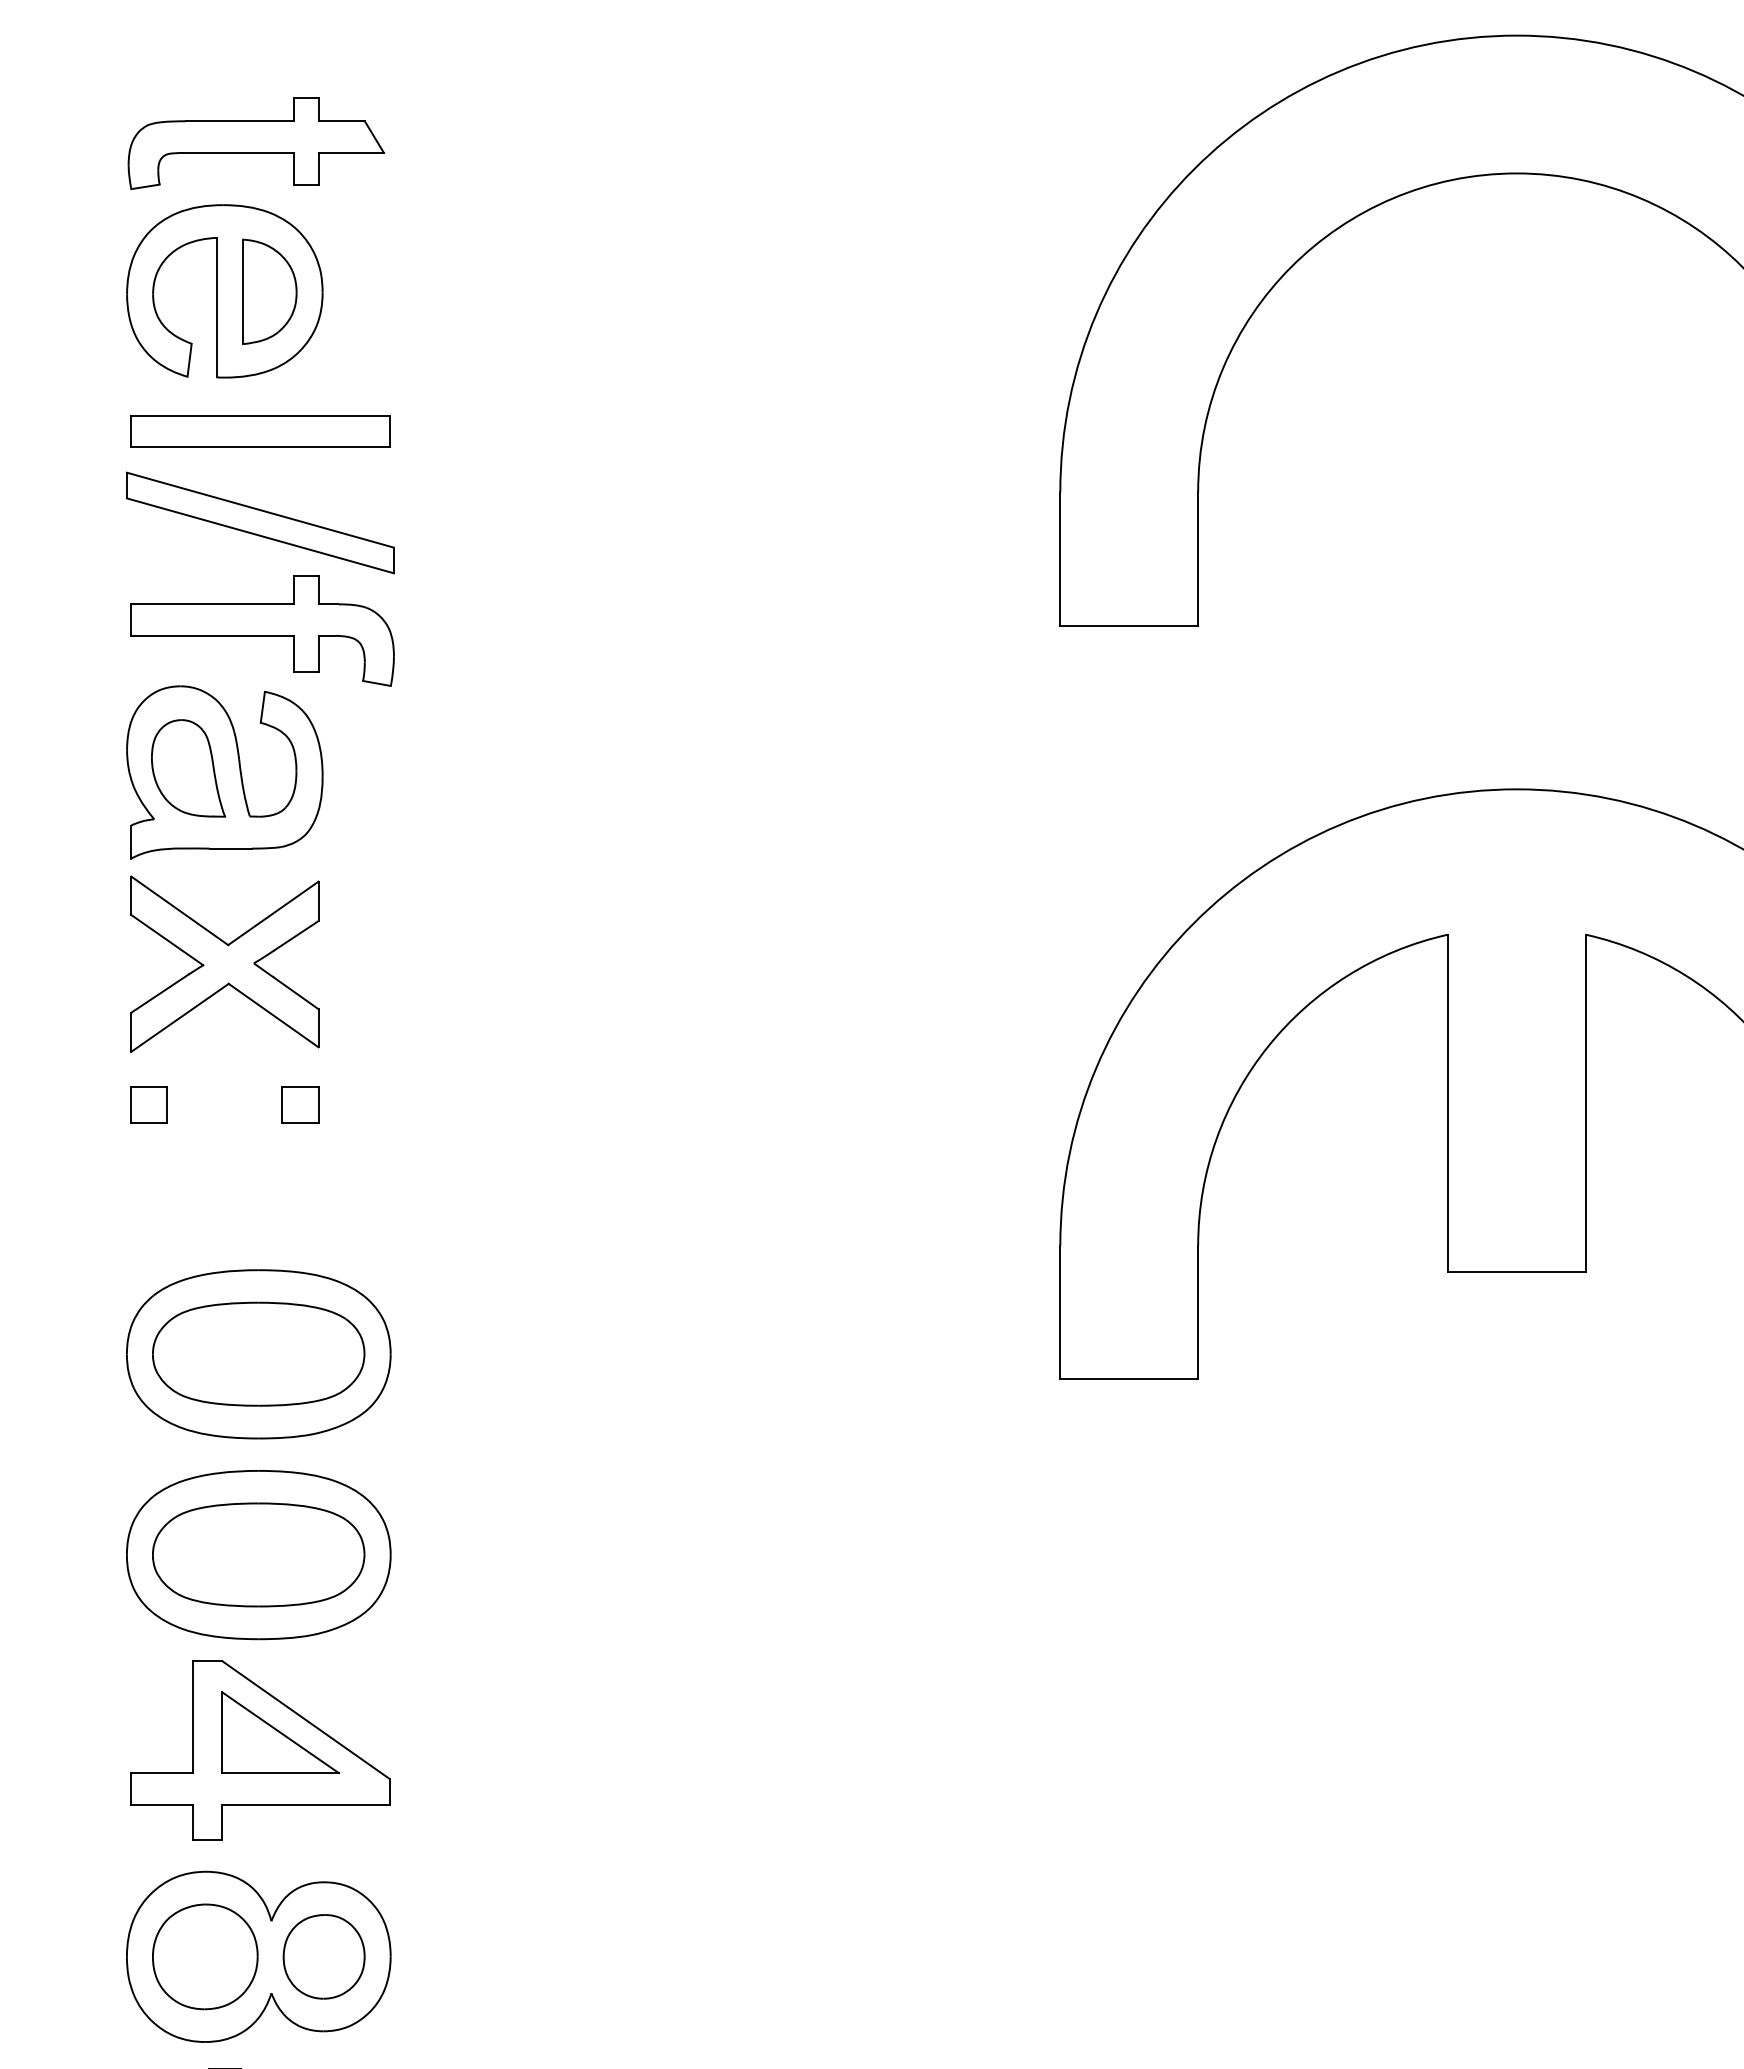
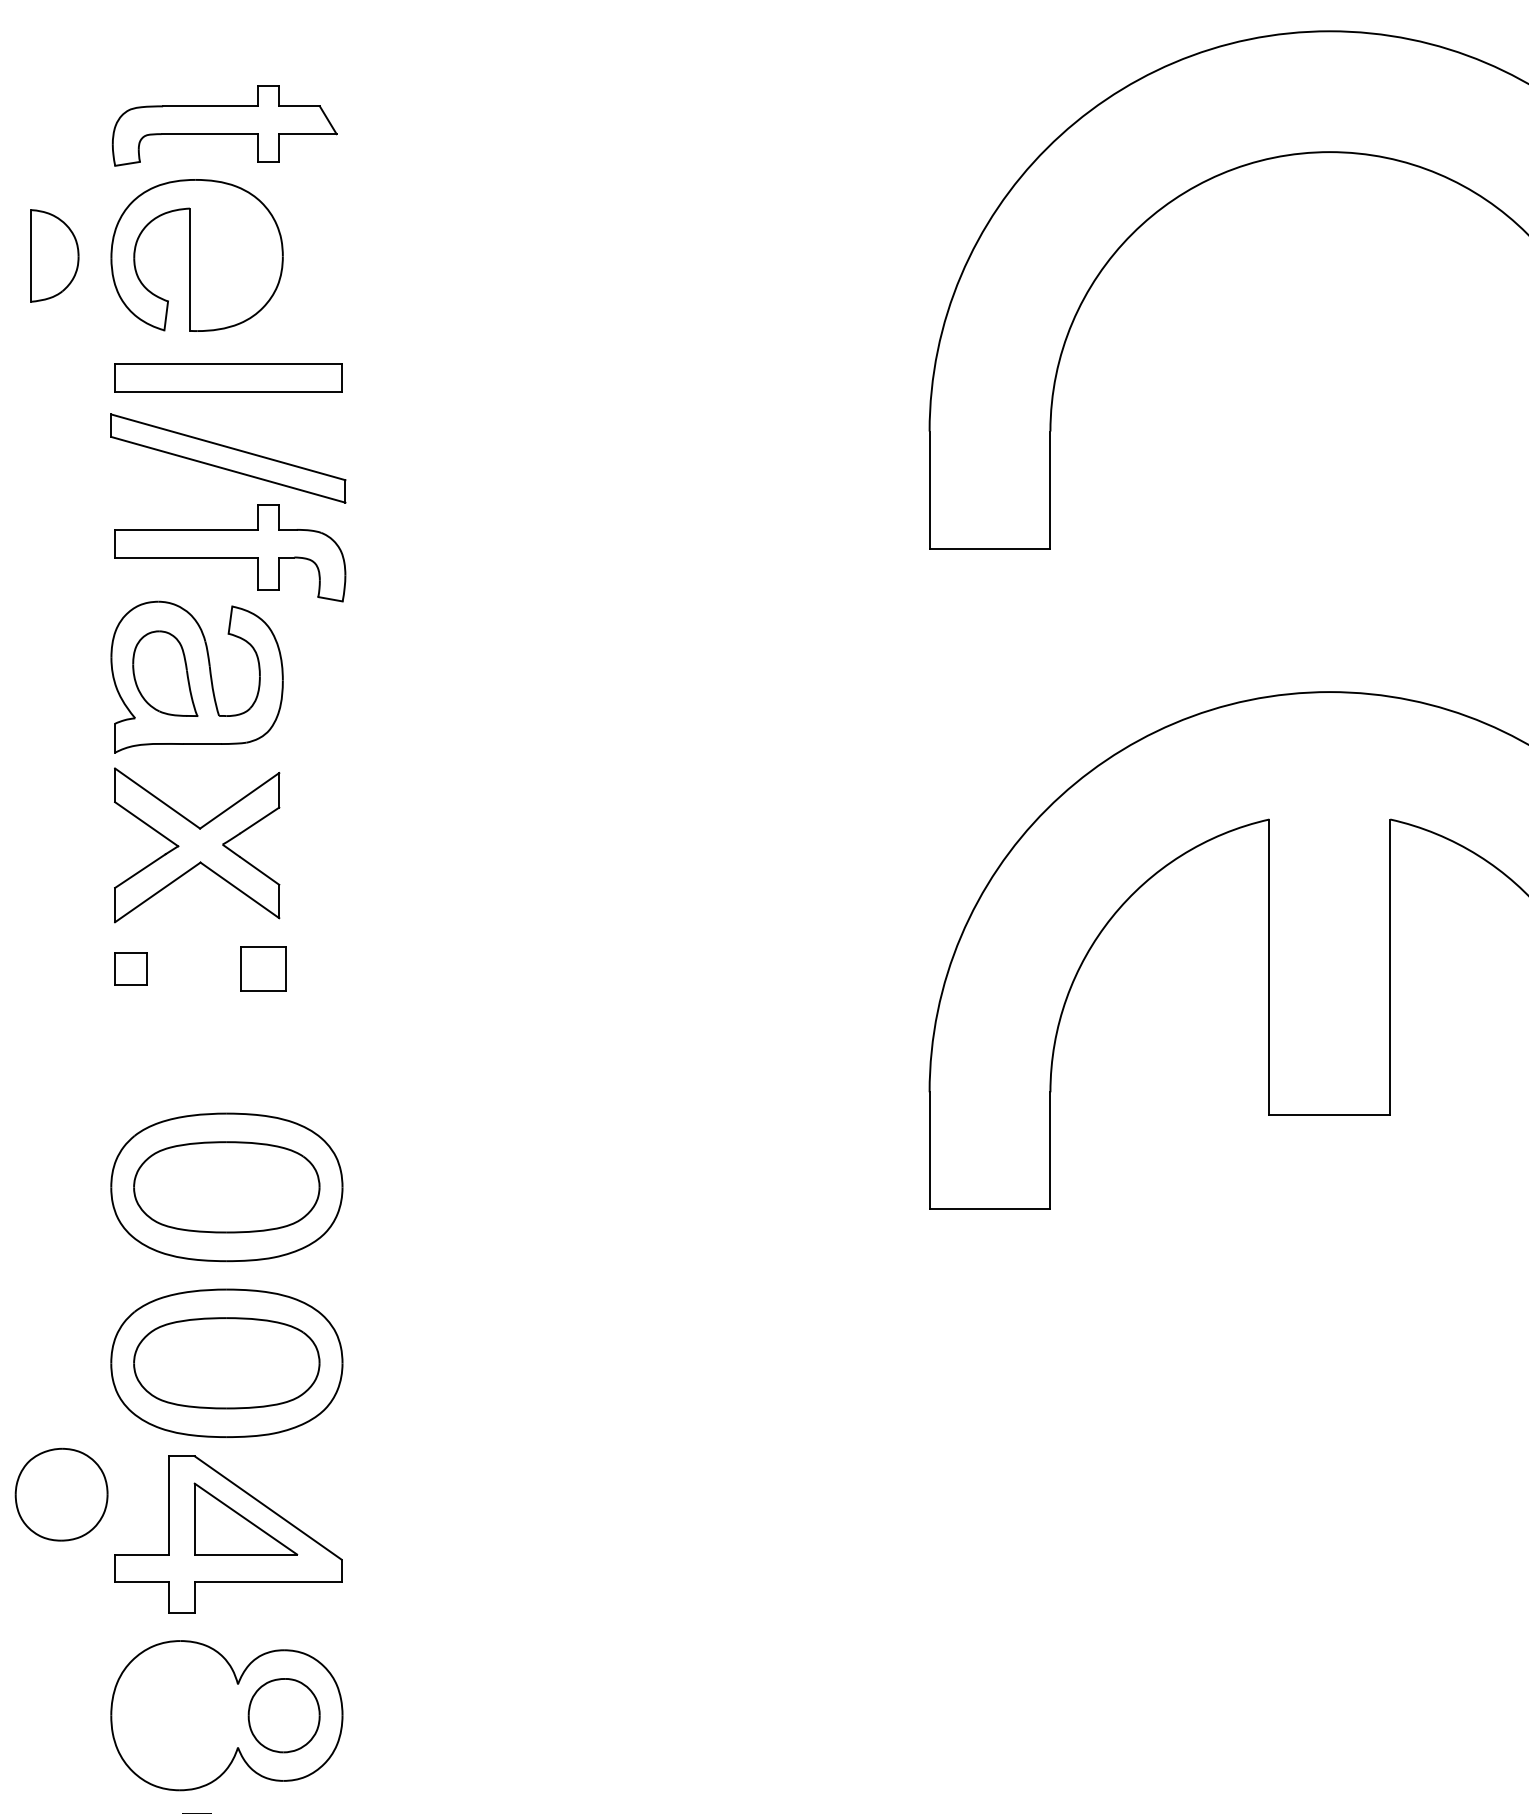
part: (269, 291) -> (54, 255), moved
part: (300, 1104) -> (263, 968), size x1.4
part: (205, 1956) -> (61, 1494), moved

